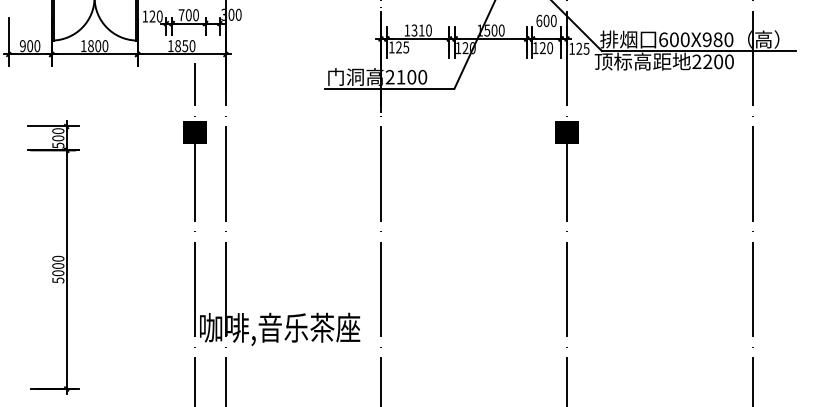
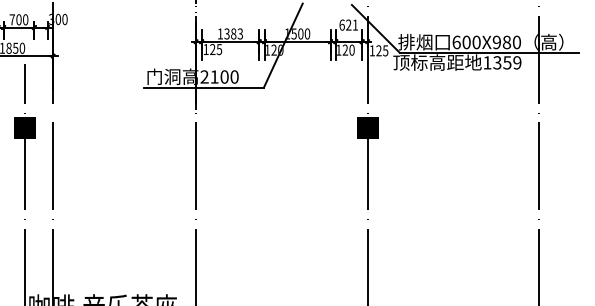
text: (549, 20) -> (351, 24), 600 -> 621
text: (424, 30) -> (236, 33), 1310 -> 1383
text: (712, 61) -> (501, 62), 2200 -> 1359

